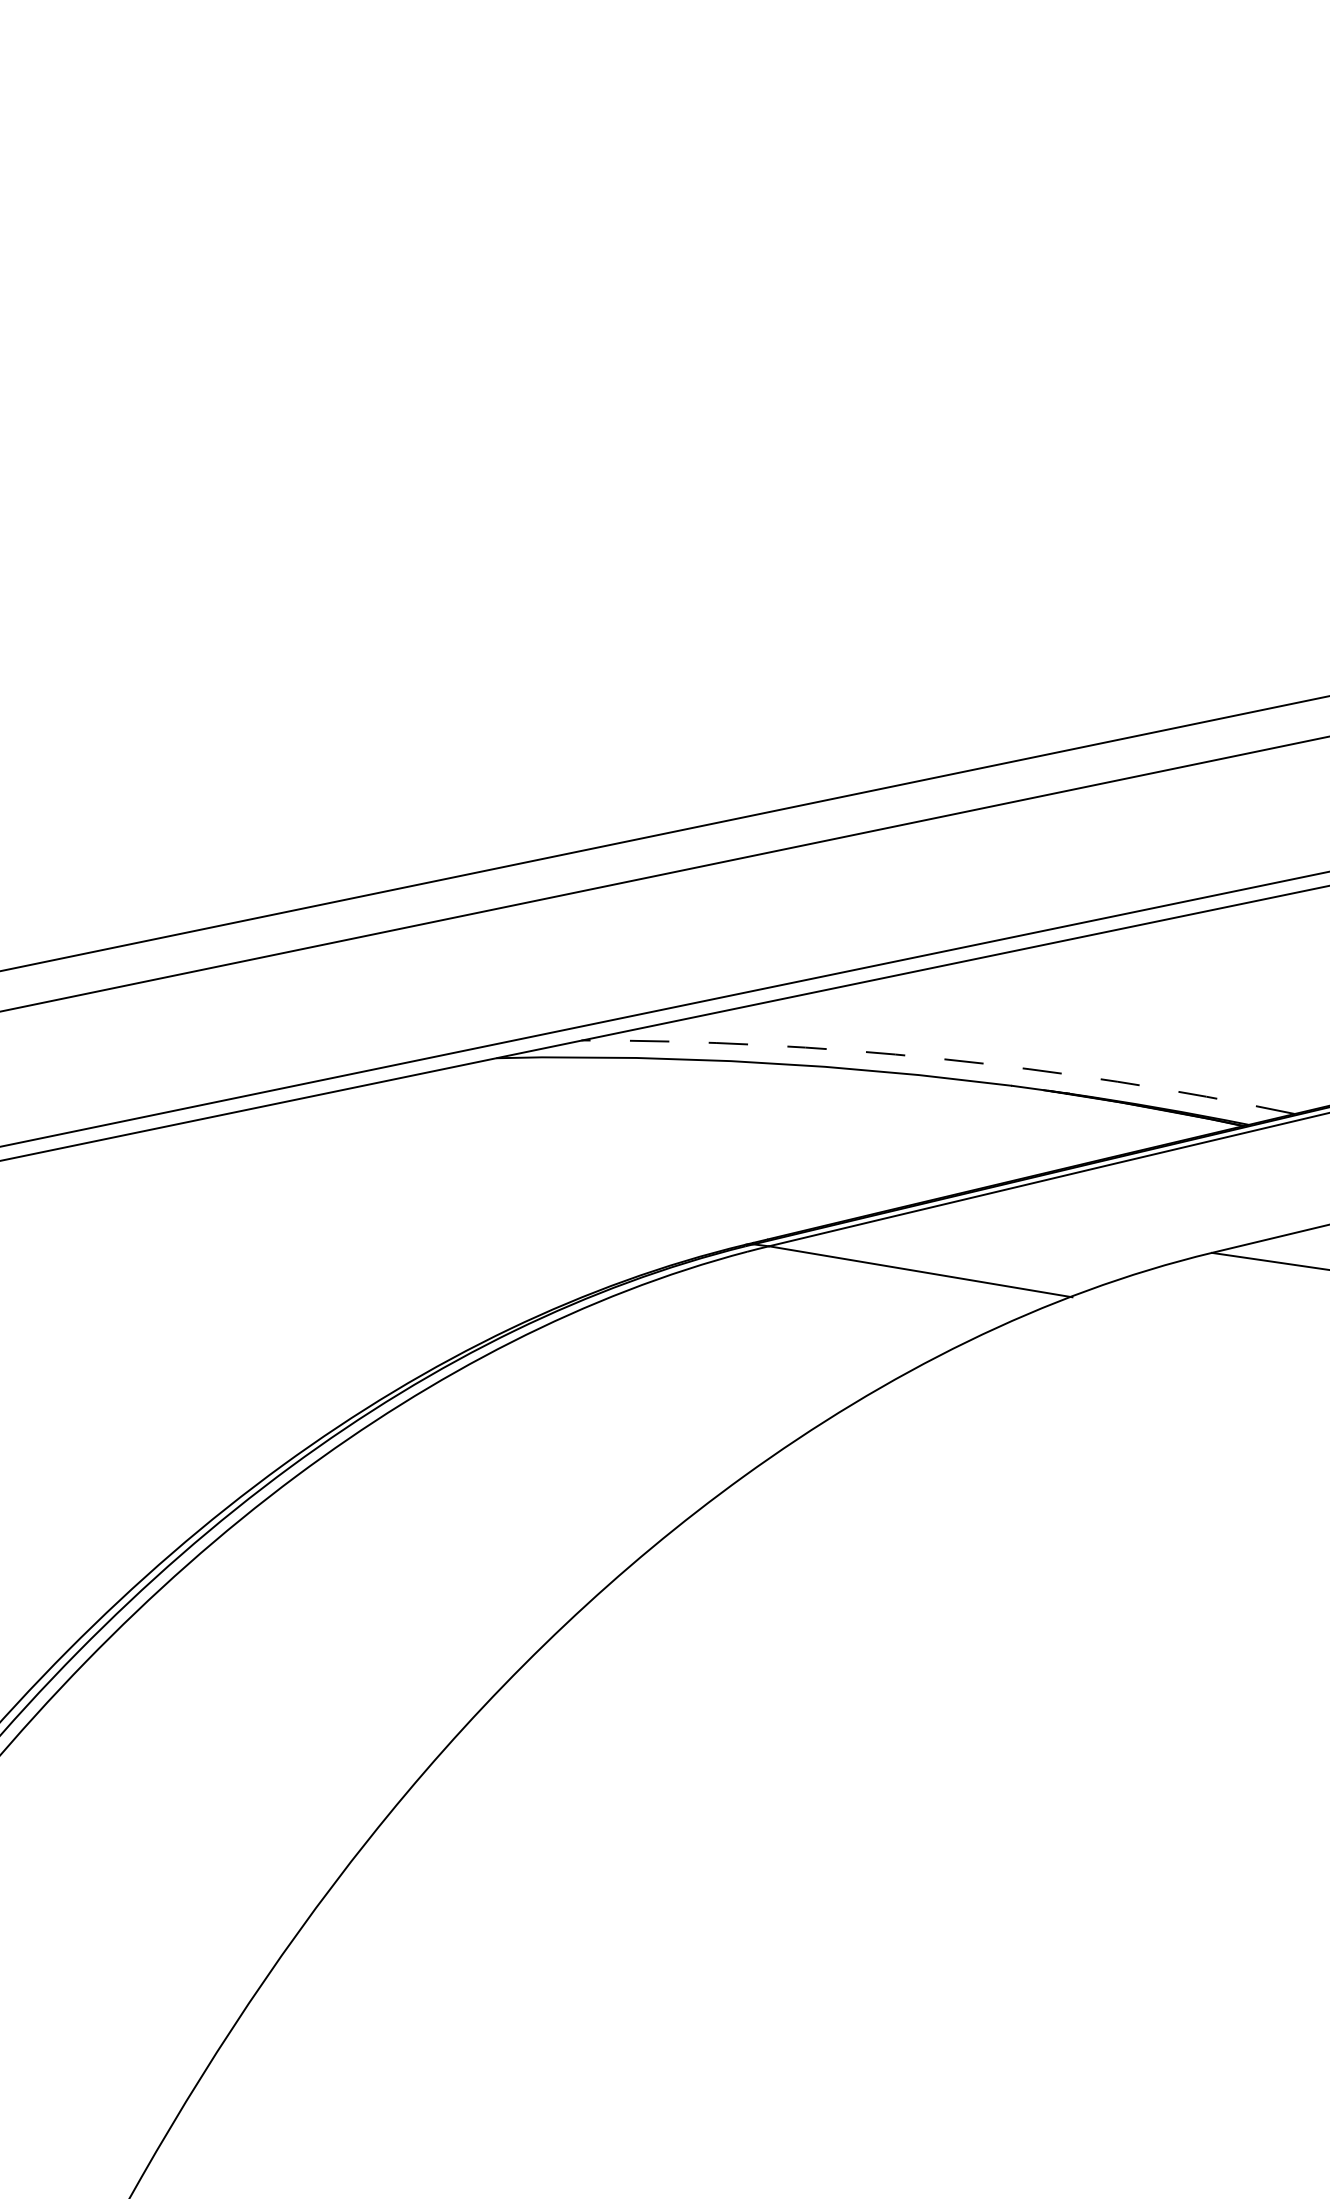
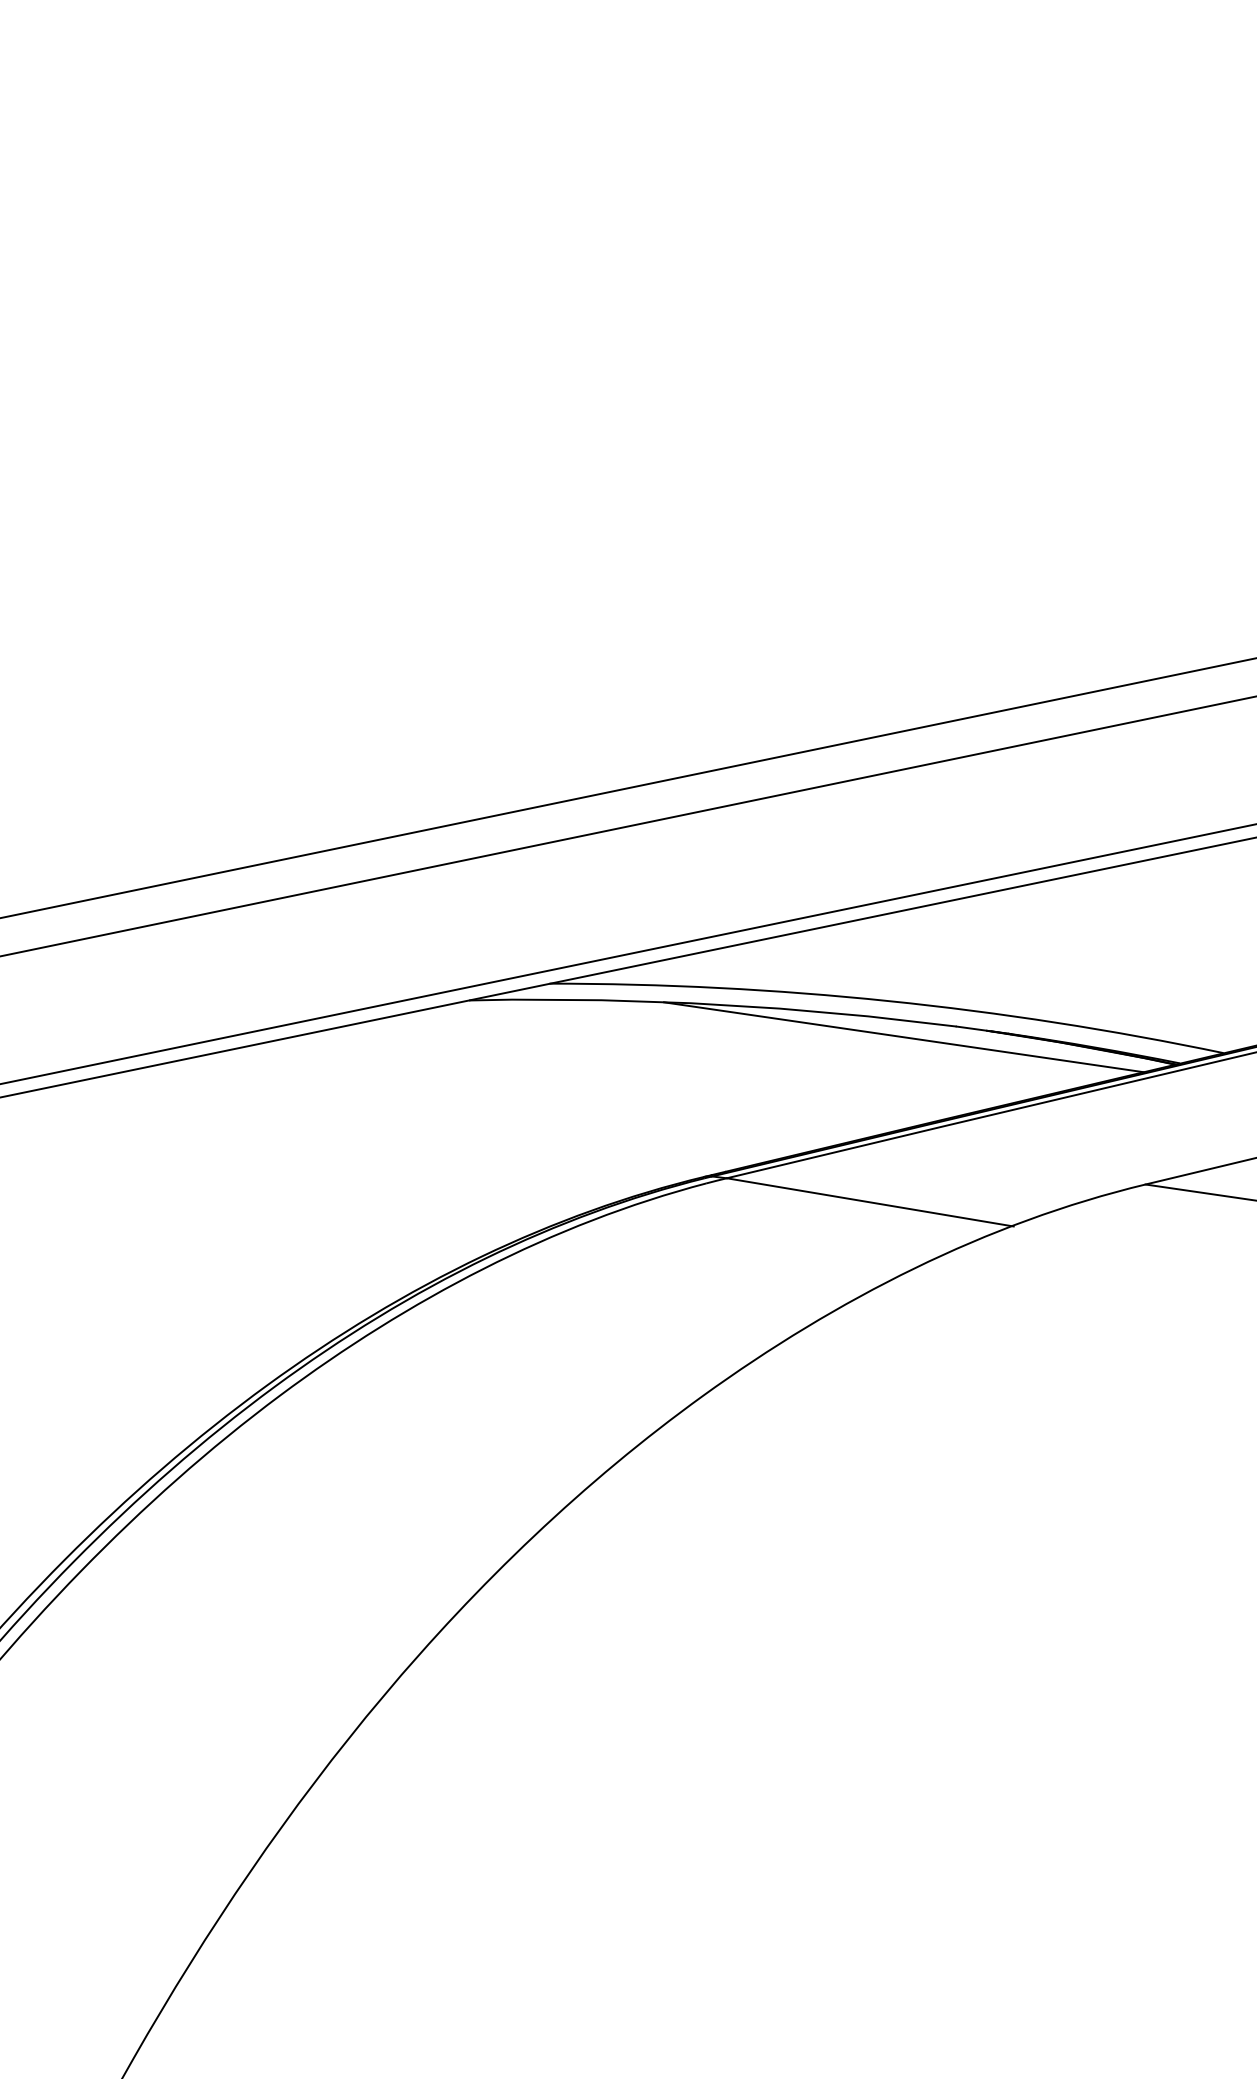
arc: (939, 1058) -> (888, 1000), dashed -> solid
line: (956, 1097) -> (904, 1037), added

